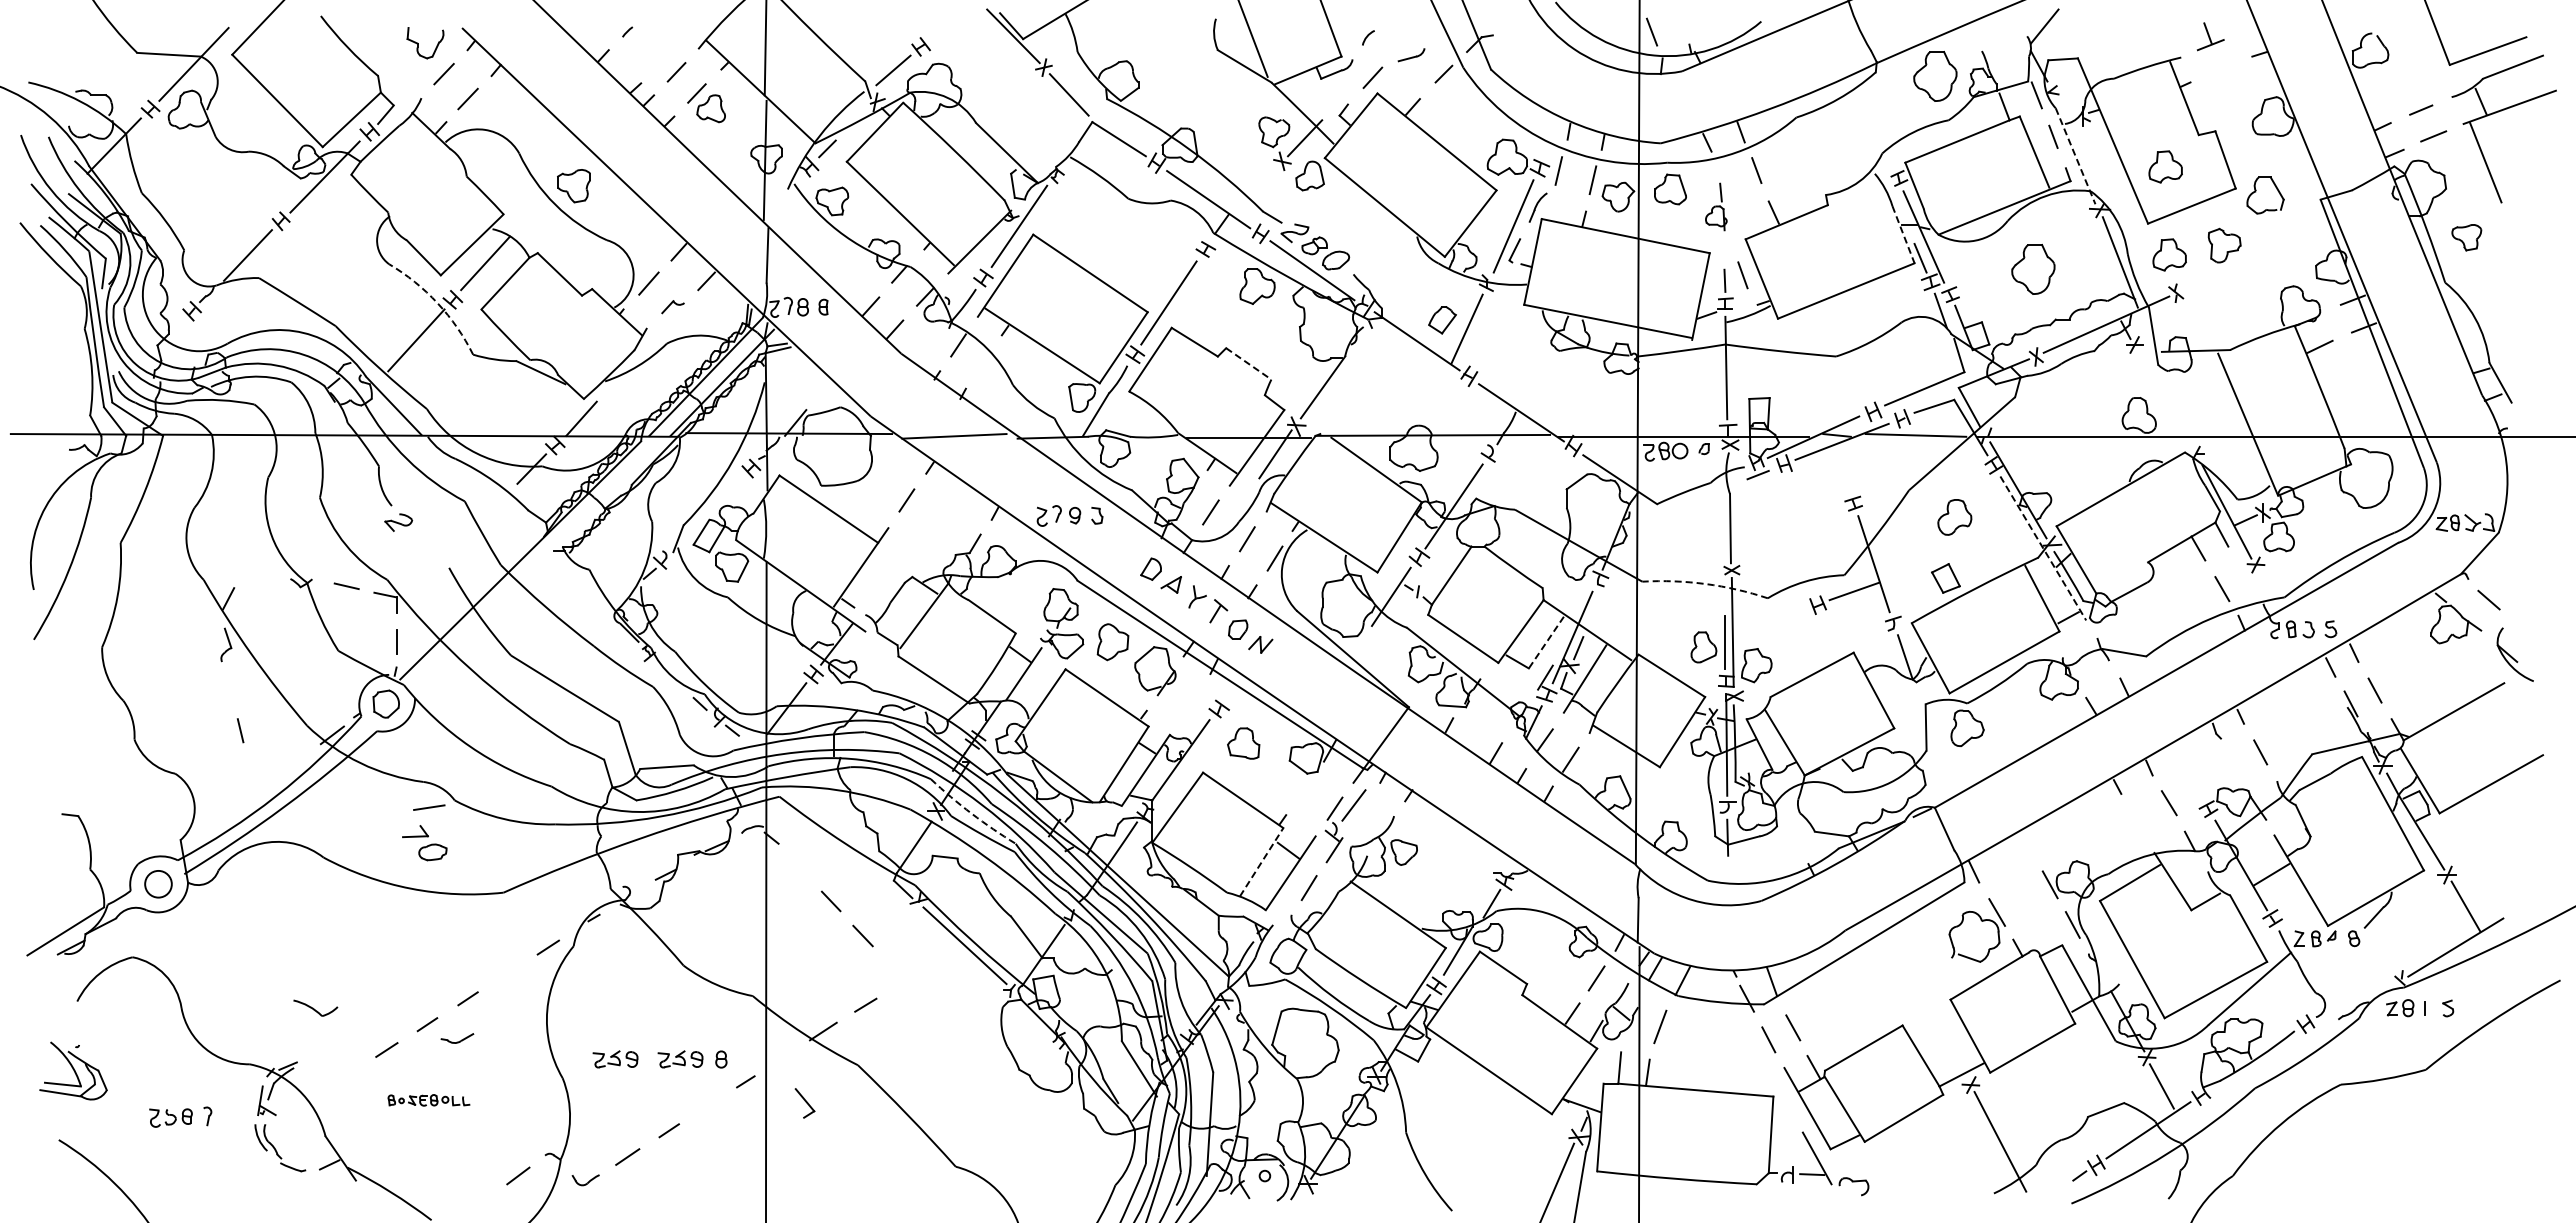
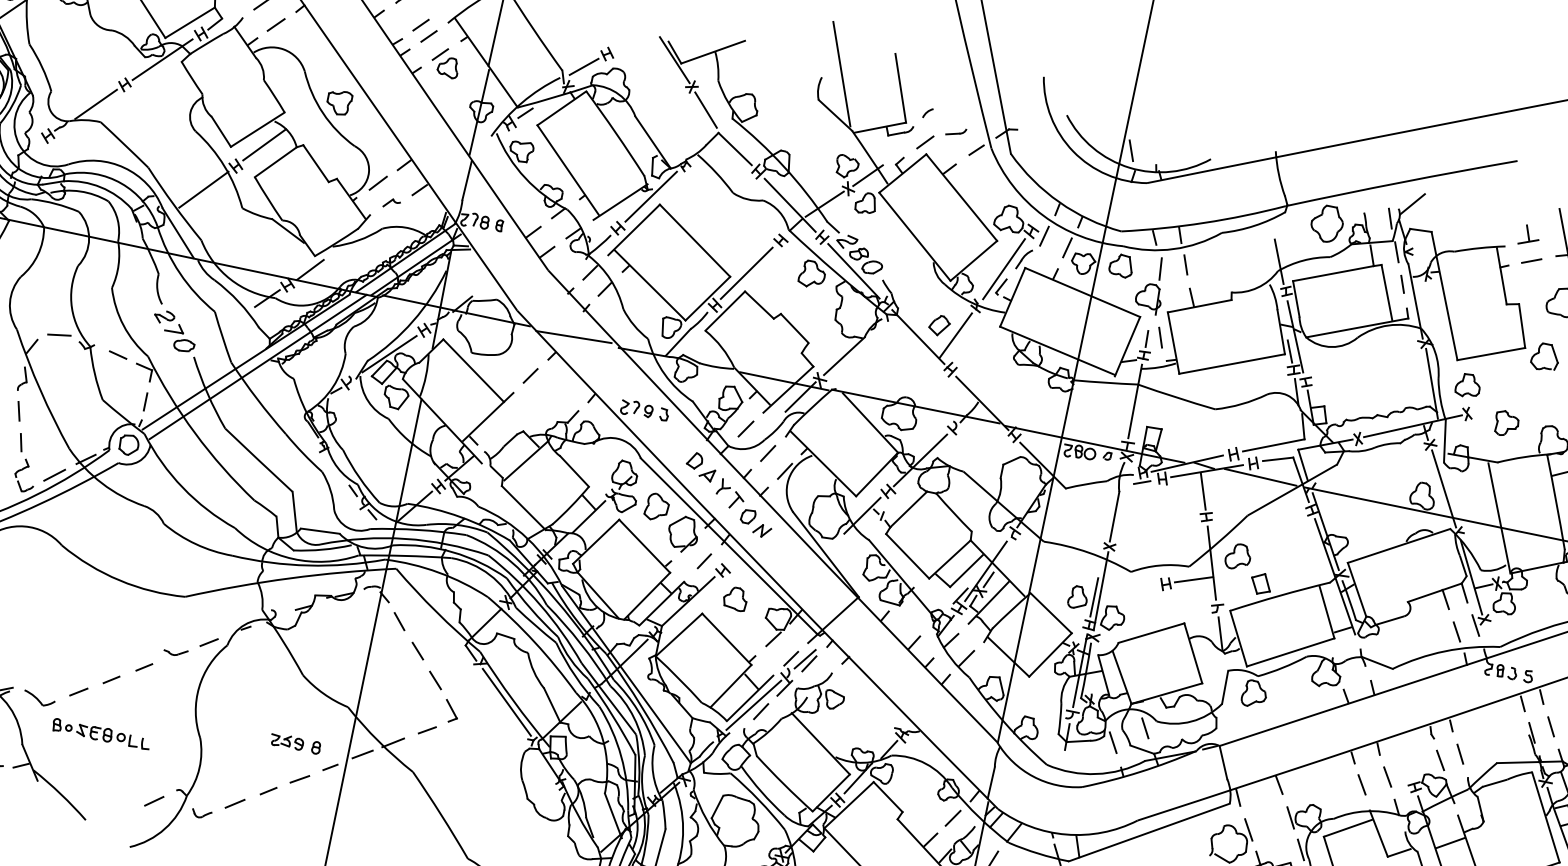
line: (2018, 51) -> (1390, 218), added
line: (662, 59) -> (420, 25), added
line: (2220, 69) -> (1531, 260), added
line: (1881, 140) -> (1279, 261), added
line: (2075, 156) -> (1415, 301), dashed -> solid
part: (2165, 166) -> (1478, 321), removed
line: (1254, 188) -> (824, 204), added
part: (1716, 206) -> (1151, 284), size x1.67
line: (1903, 234) -> (1281, 332), dashed -> solid
part: (2224, 245) -> (1506, 423), moved
part: (2033, 269) -> (1368, 376), removed
arc: (437, 303) -> (224, 166), dashed -> solid
line: (982, 363) -> (604, 289), added
line: (1248, 363) -> (794, 328), dashed -> solid
line: (2165, 399) -> (1444, 488), added
line: (1842, 470) -> (1203, 491), added
line: (710, 510) -> (388, 354), added
part: (1954, 517) -> (1238, 556), moved
line: (2043, 548) -> (1335, 576), dashed -> solid
line: (538, 563) -> (258, 366), added
line: (2245, 575) -> (1475, 625), added
arc: (1705, 584) -> (1088, 552), dashed -> solid
line: (1546, 643) -> (966, 571), dashed -> solid
line: (228, 688) -> (18, 410), added
line: (1191, 701) -> (704, 561), added
line: (294, 765) -> (54, 475), added
line: (2235, 766) -> (1440, 760), added
part: (249, 767) -> (22, 470), added
line: (1305, 787) -> (773, 639), added
line: (1830, 804) -> (1145, 728), added
line: (429, 807) -> (59, 335), moved
line: (1360, 810) -> (809, 663), added
arc: (971, 813) -> (530, 608), dashed -> solid
line: (2136, 820) -> (1361, 784), added
line: (1790, 832) -> (1112, 742), added
part: (424, 843) -> (179, 338), moved
line: (2025, 843) -> (1279, 784), added
line: (1261, 861) -> (730, 685), dashed -> solid
line: (798, 866) -> (399, 621), added
line: (1297, 881) -> (753, 705), added
part: (315, 1007) -> (39, 698), moved
part: (457, 1038) -> (176, 652), moved
line: (785, 1055) -> (362, 754), added
part: (615, 1059) -> (240, 732), removed
part: (428, 1100) -> (101, 734), size x1.67
part: (804, 1103) -> (451, 711), moved
line: (707, 1106) -> (299, 779), added

